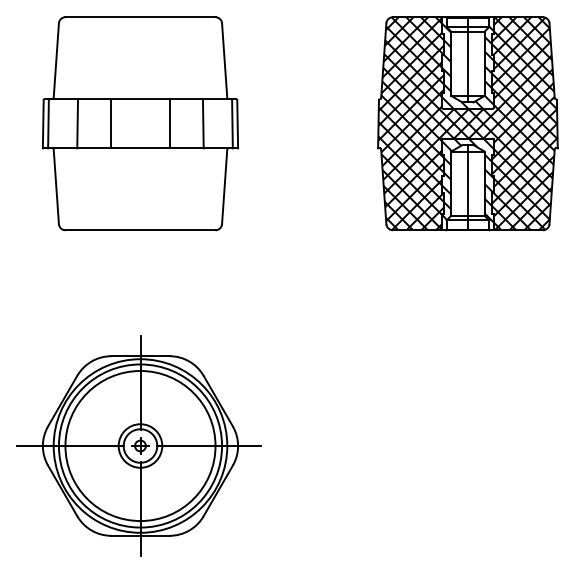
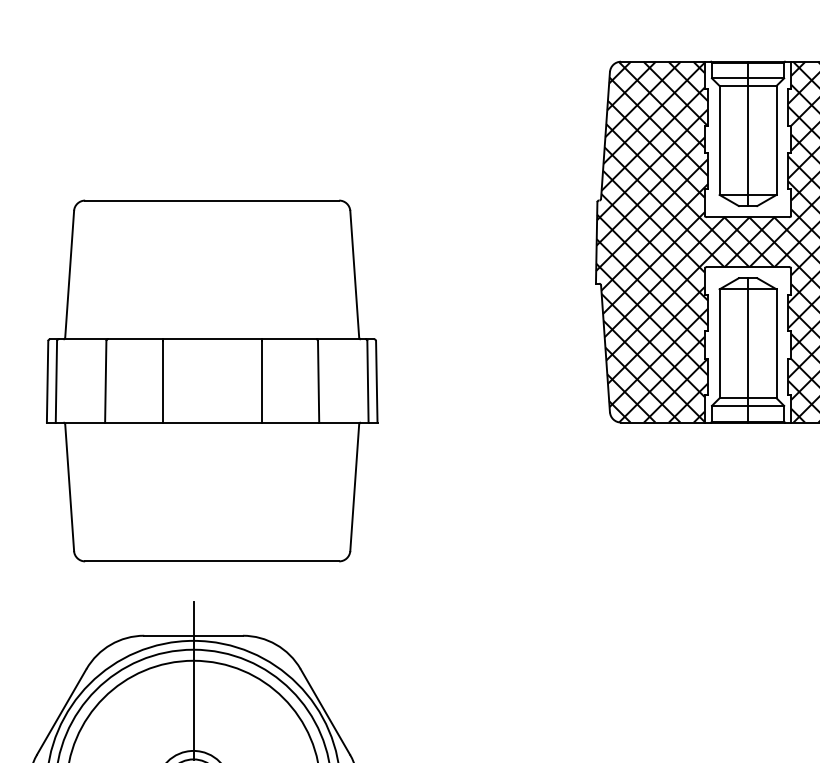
hatch: (467, 66) -> (747, 145), removed
part: (140, 123) -> (212, 380), moved
hatch: (467, 184) -> (747, 344), removed

